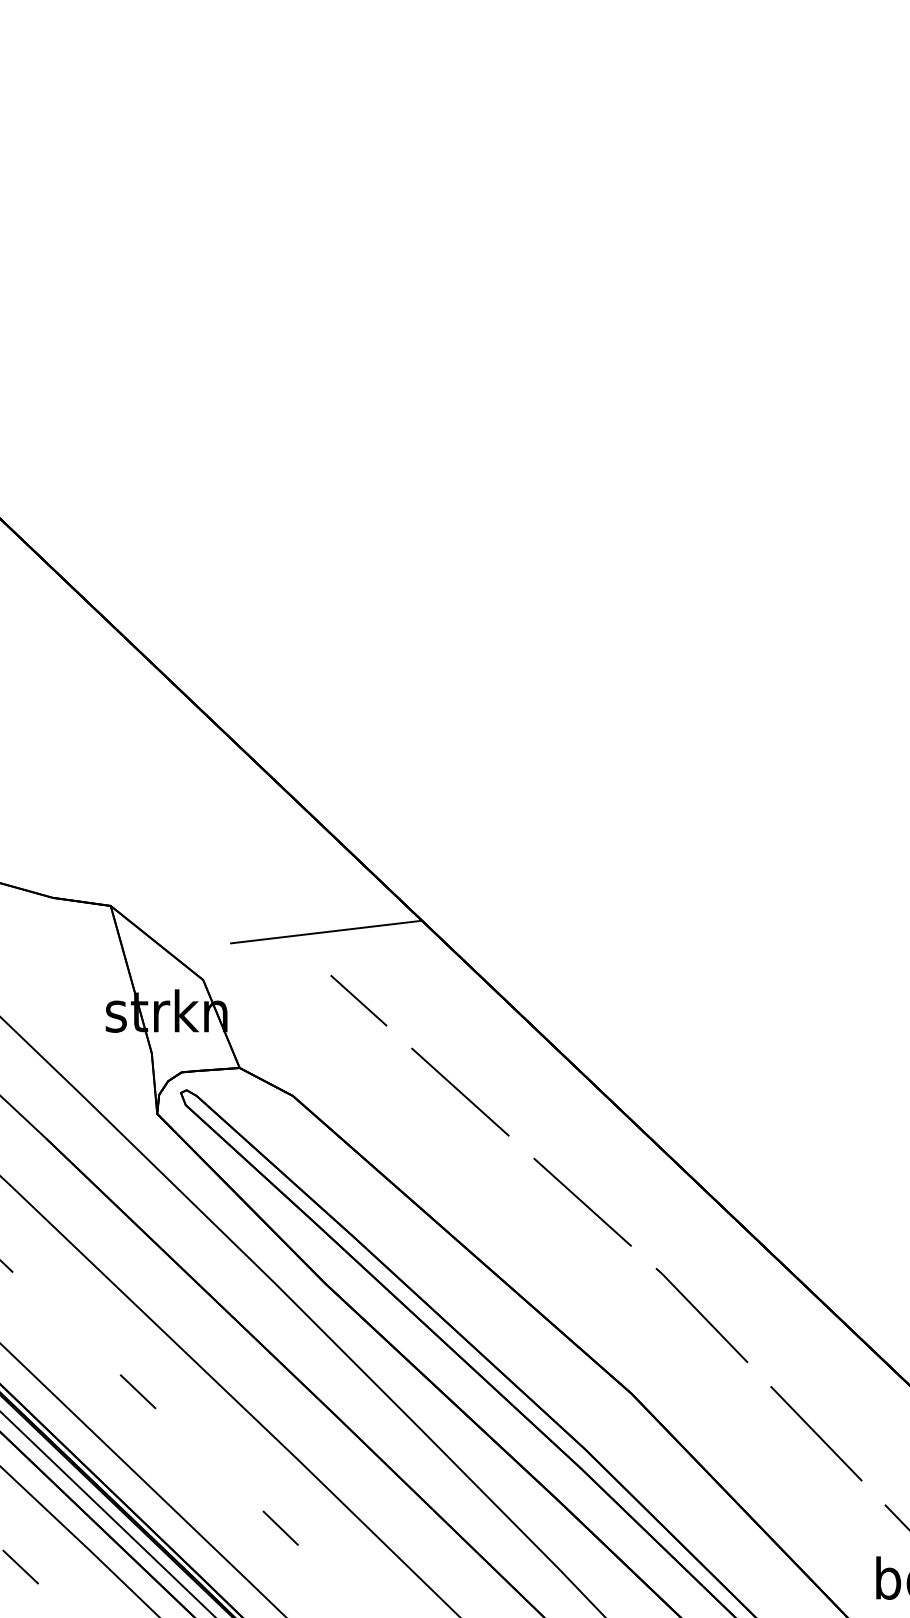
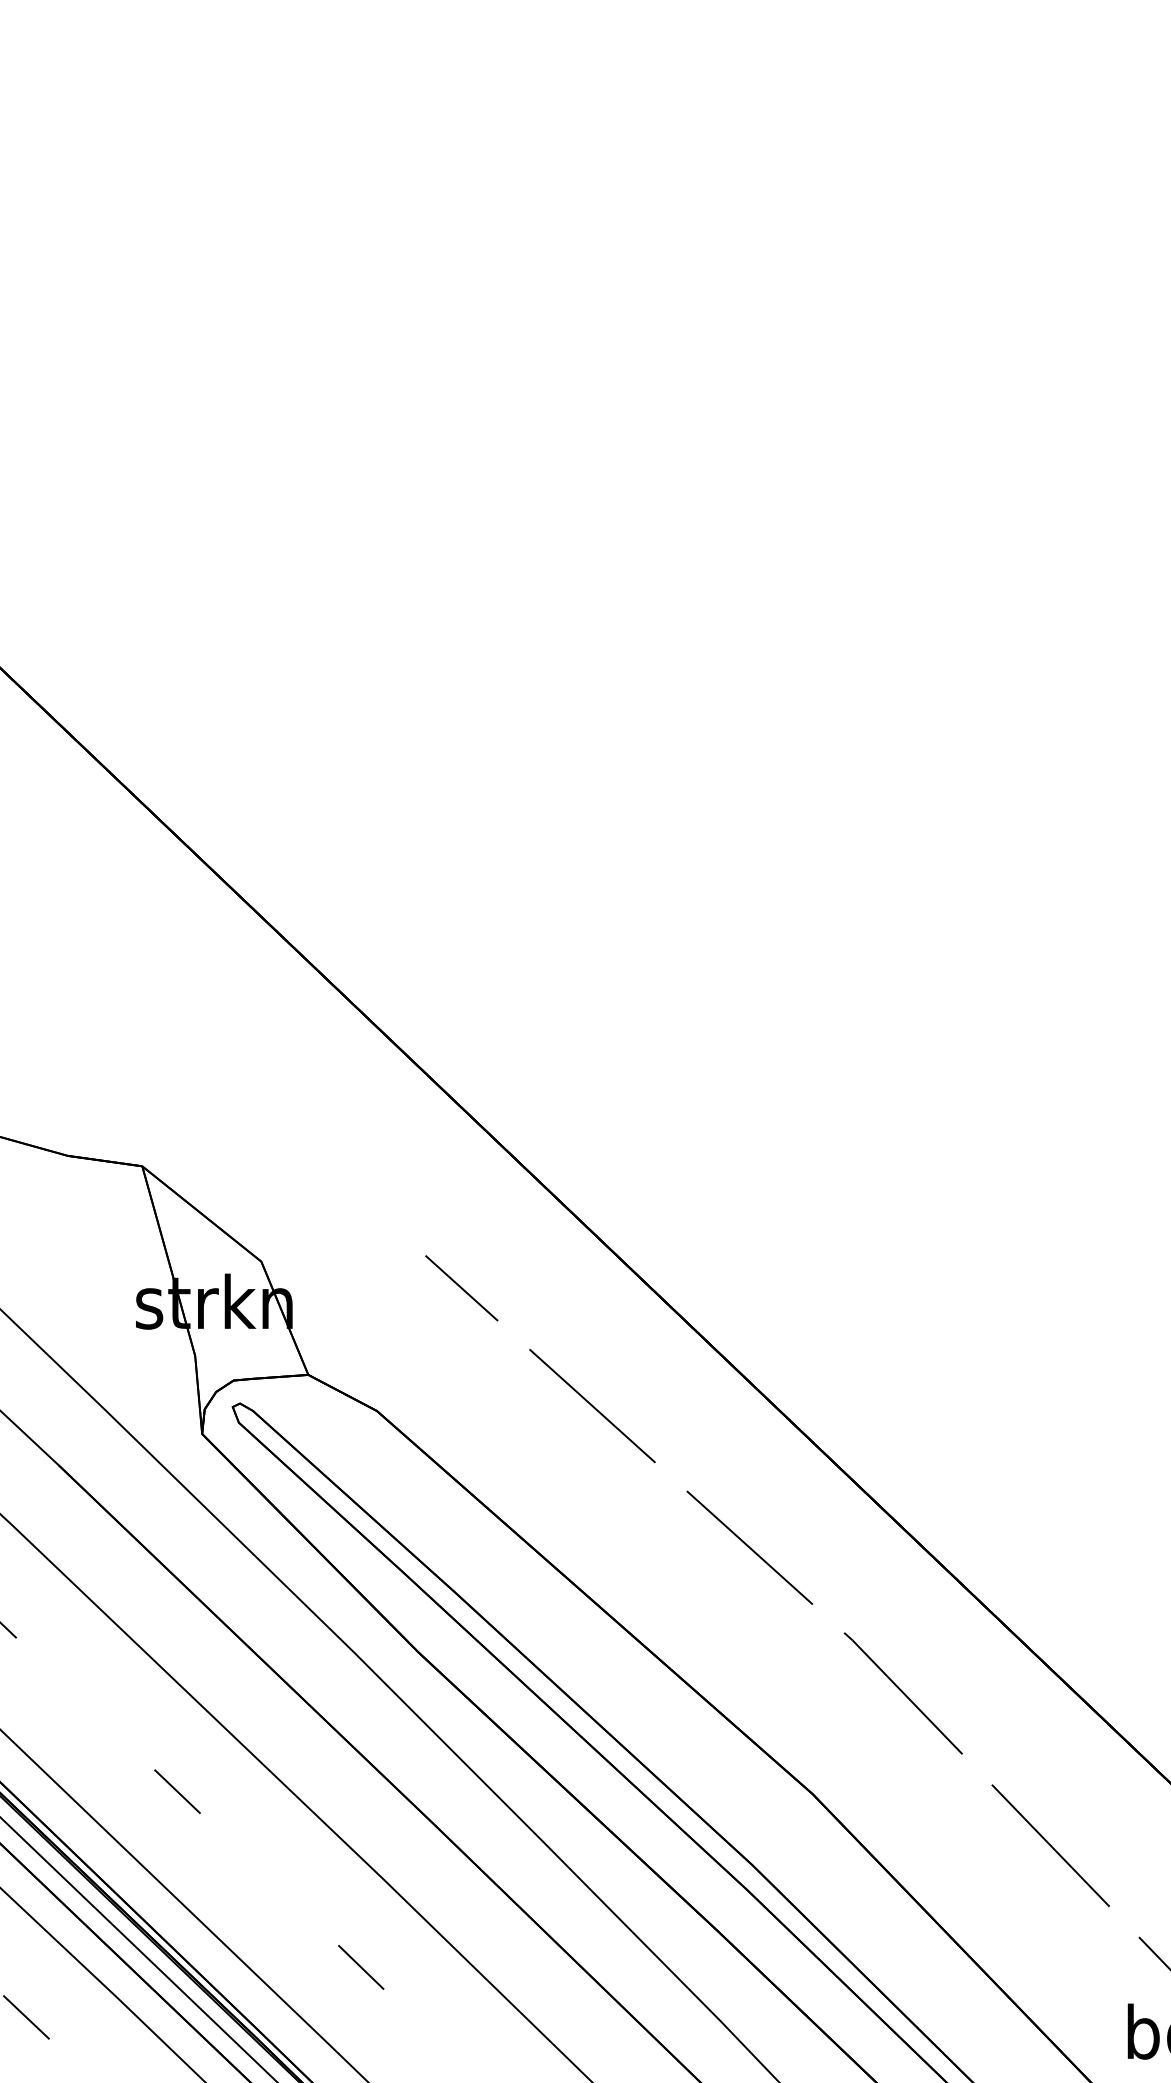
line: (326, 931) -> (420, 1199), removed

